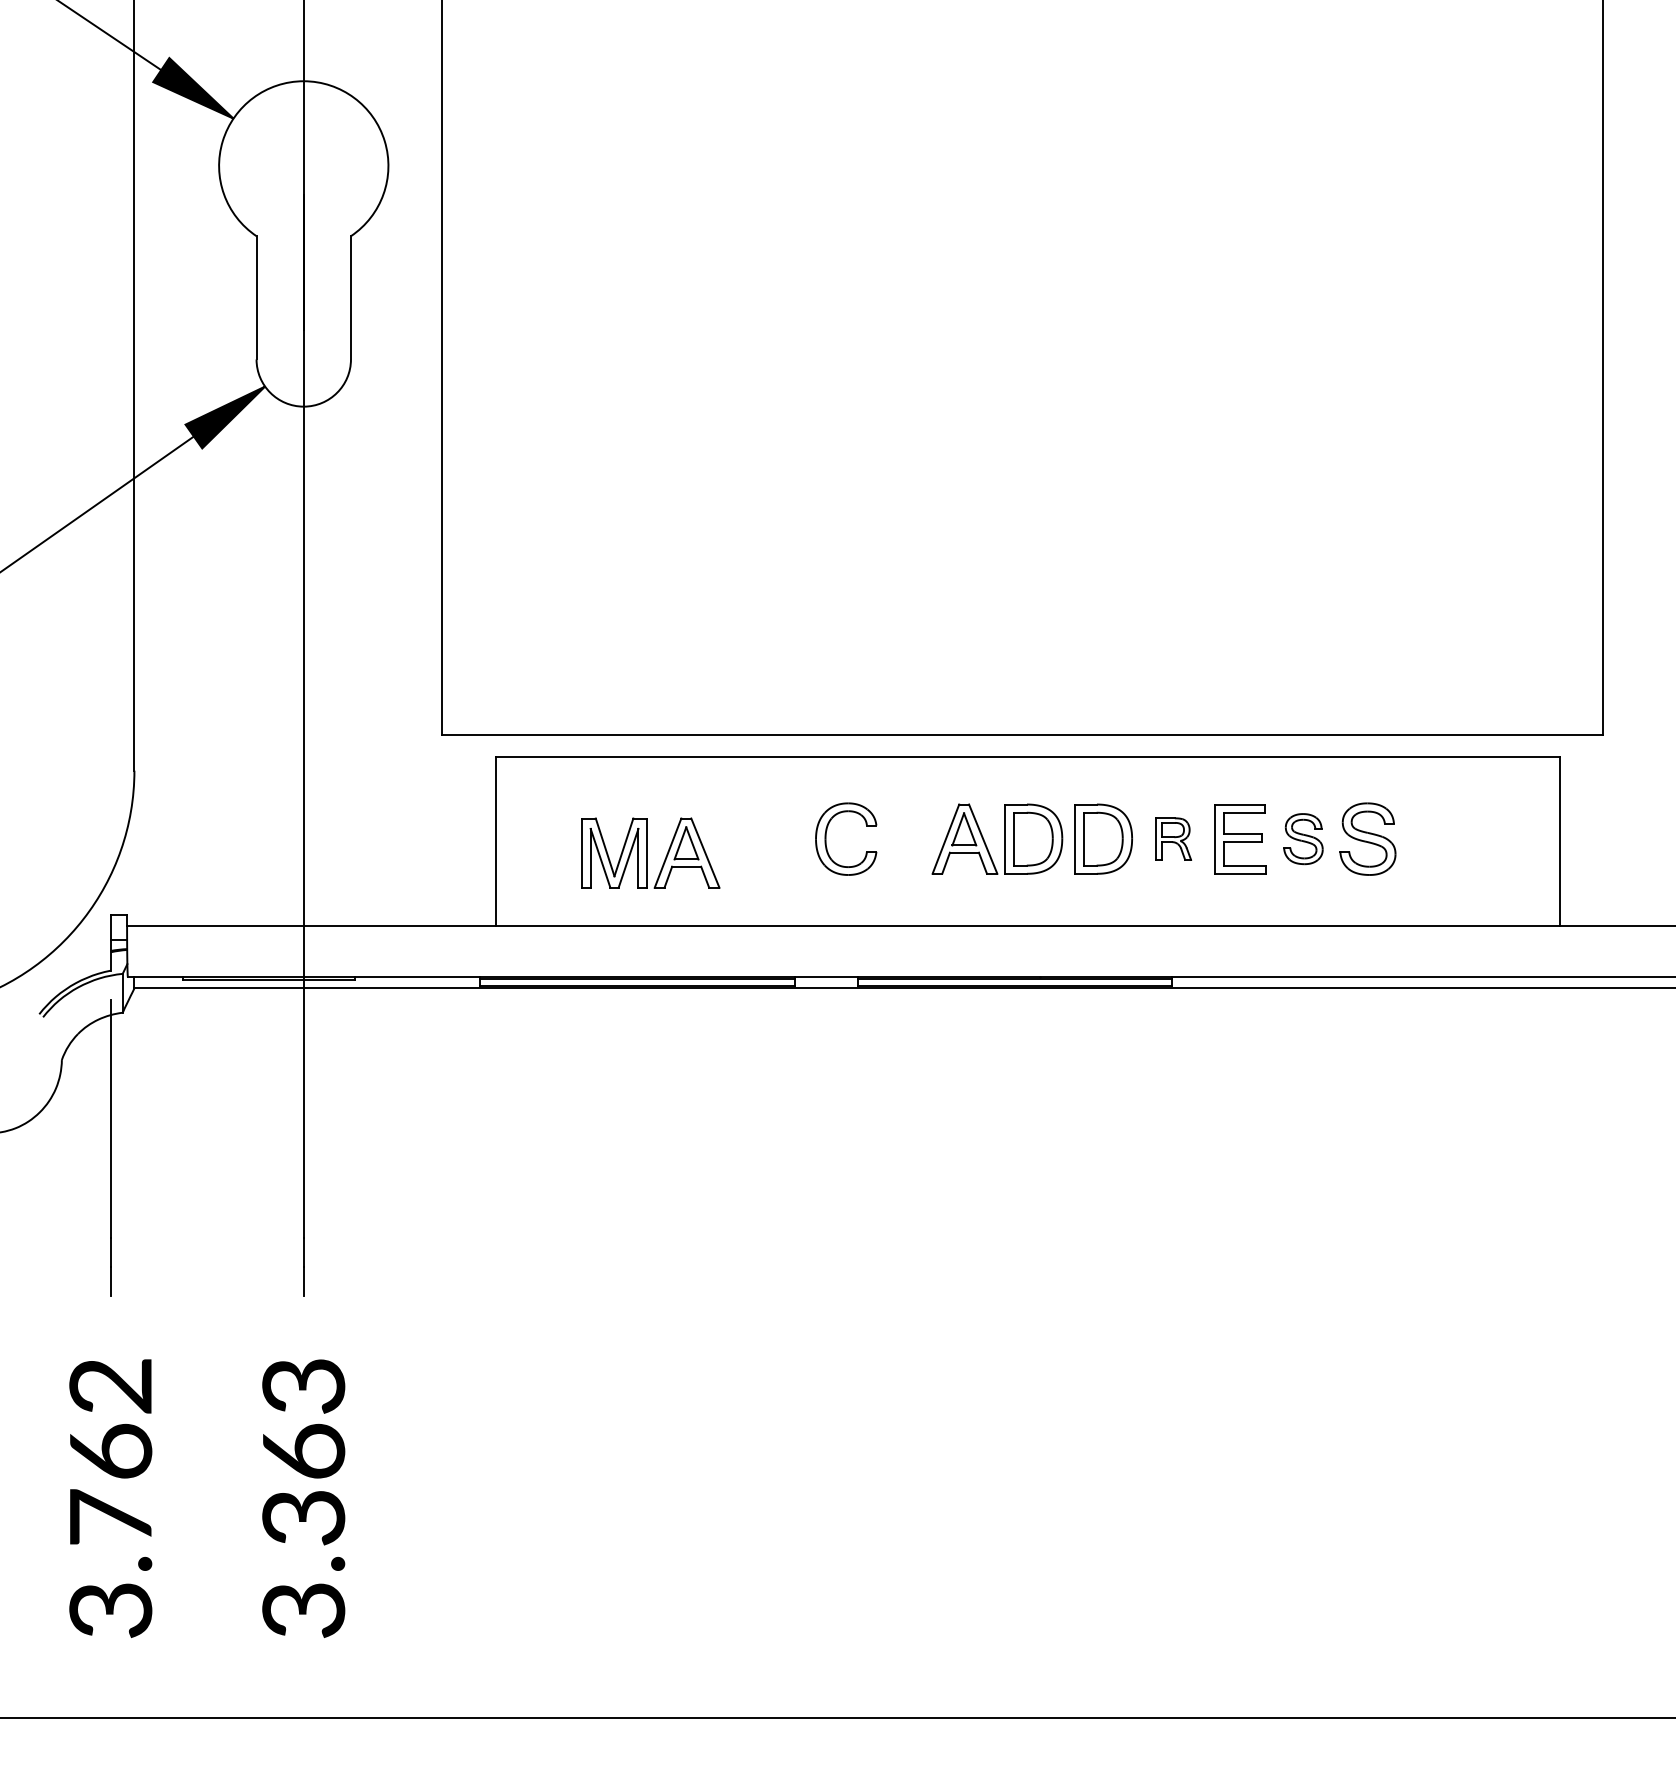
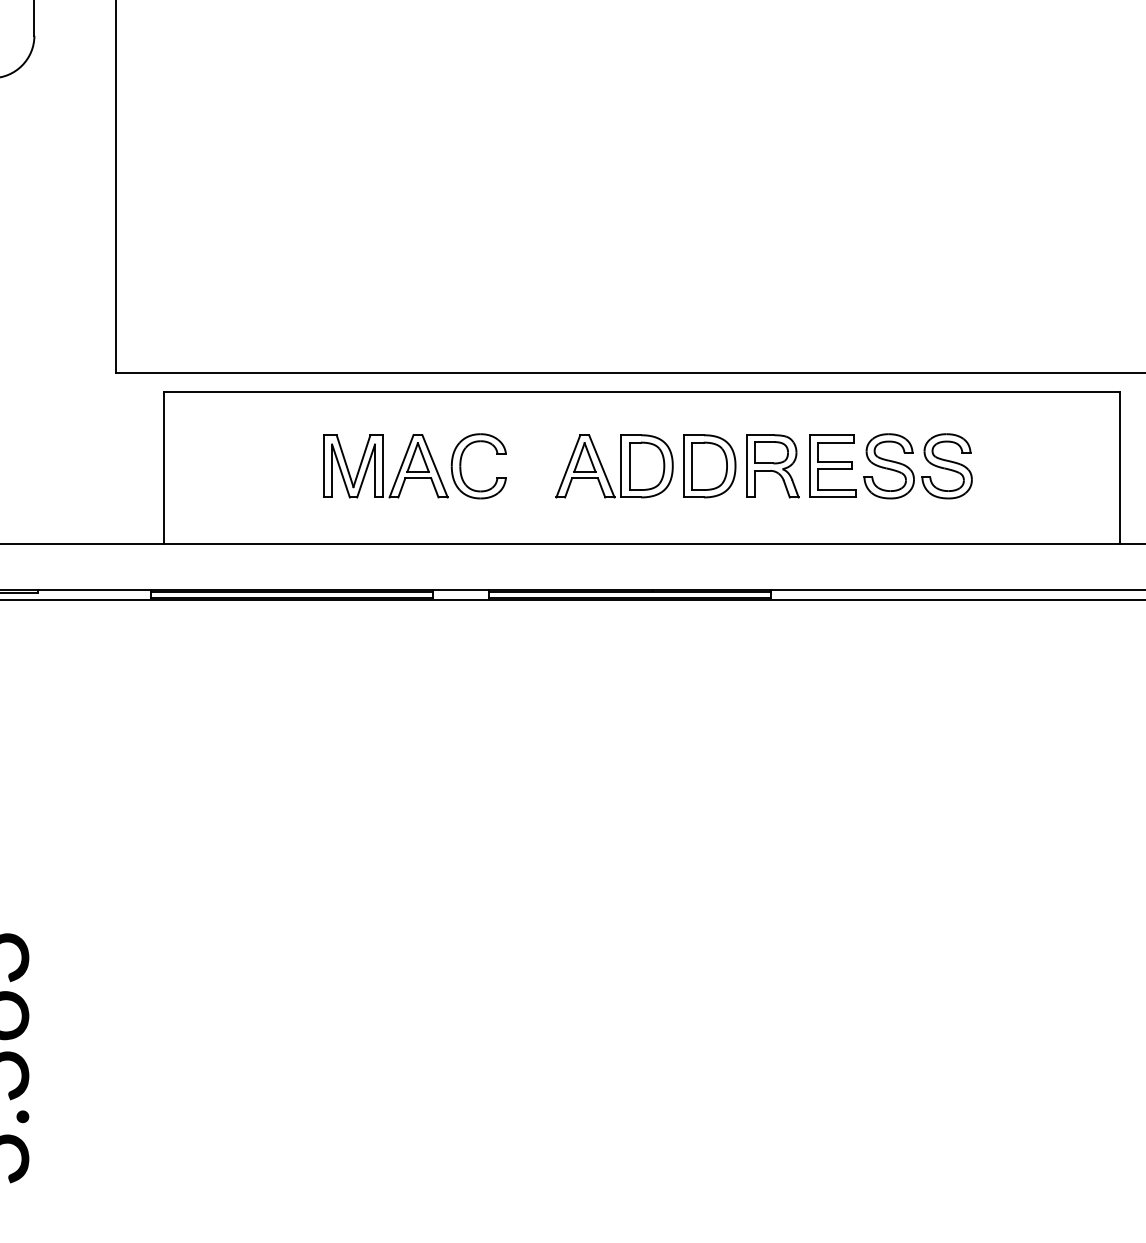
part: (1173, 838) -> (772, 465), size x1.67
part: (1303, 838) -> (889, 465), size x1.43
part: (650, 852) -> (385, 465), moved

